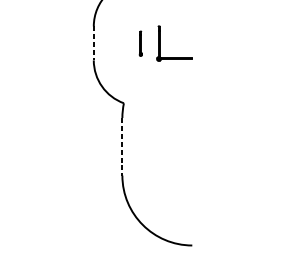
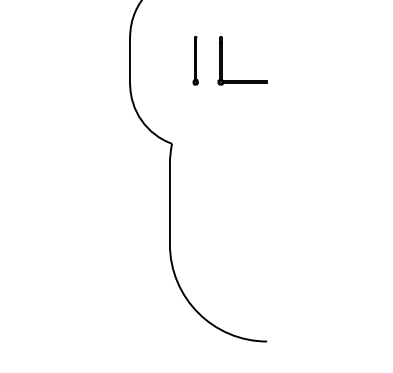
line: (94, 43) -> (130, 60), dashed -> solid
part: (140, 43) -> (195, 60), size x1.43
line: (122, 146) -> (169, 204), dashed -> solid

